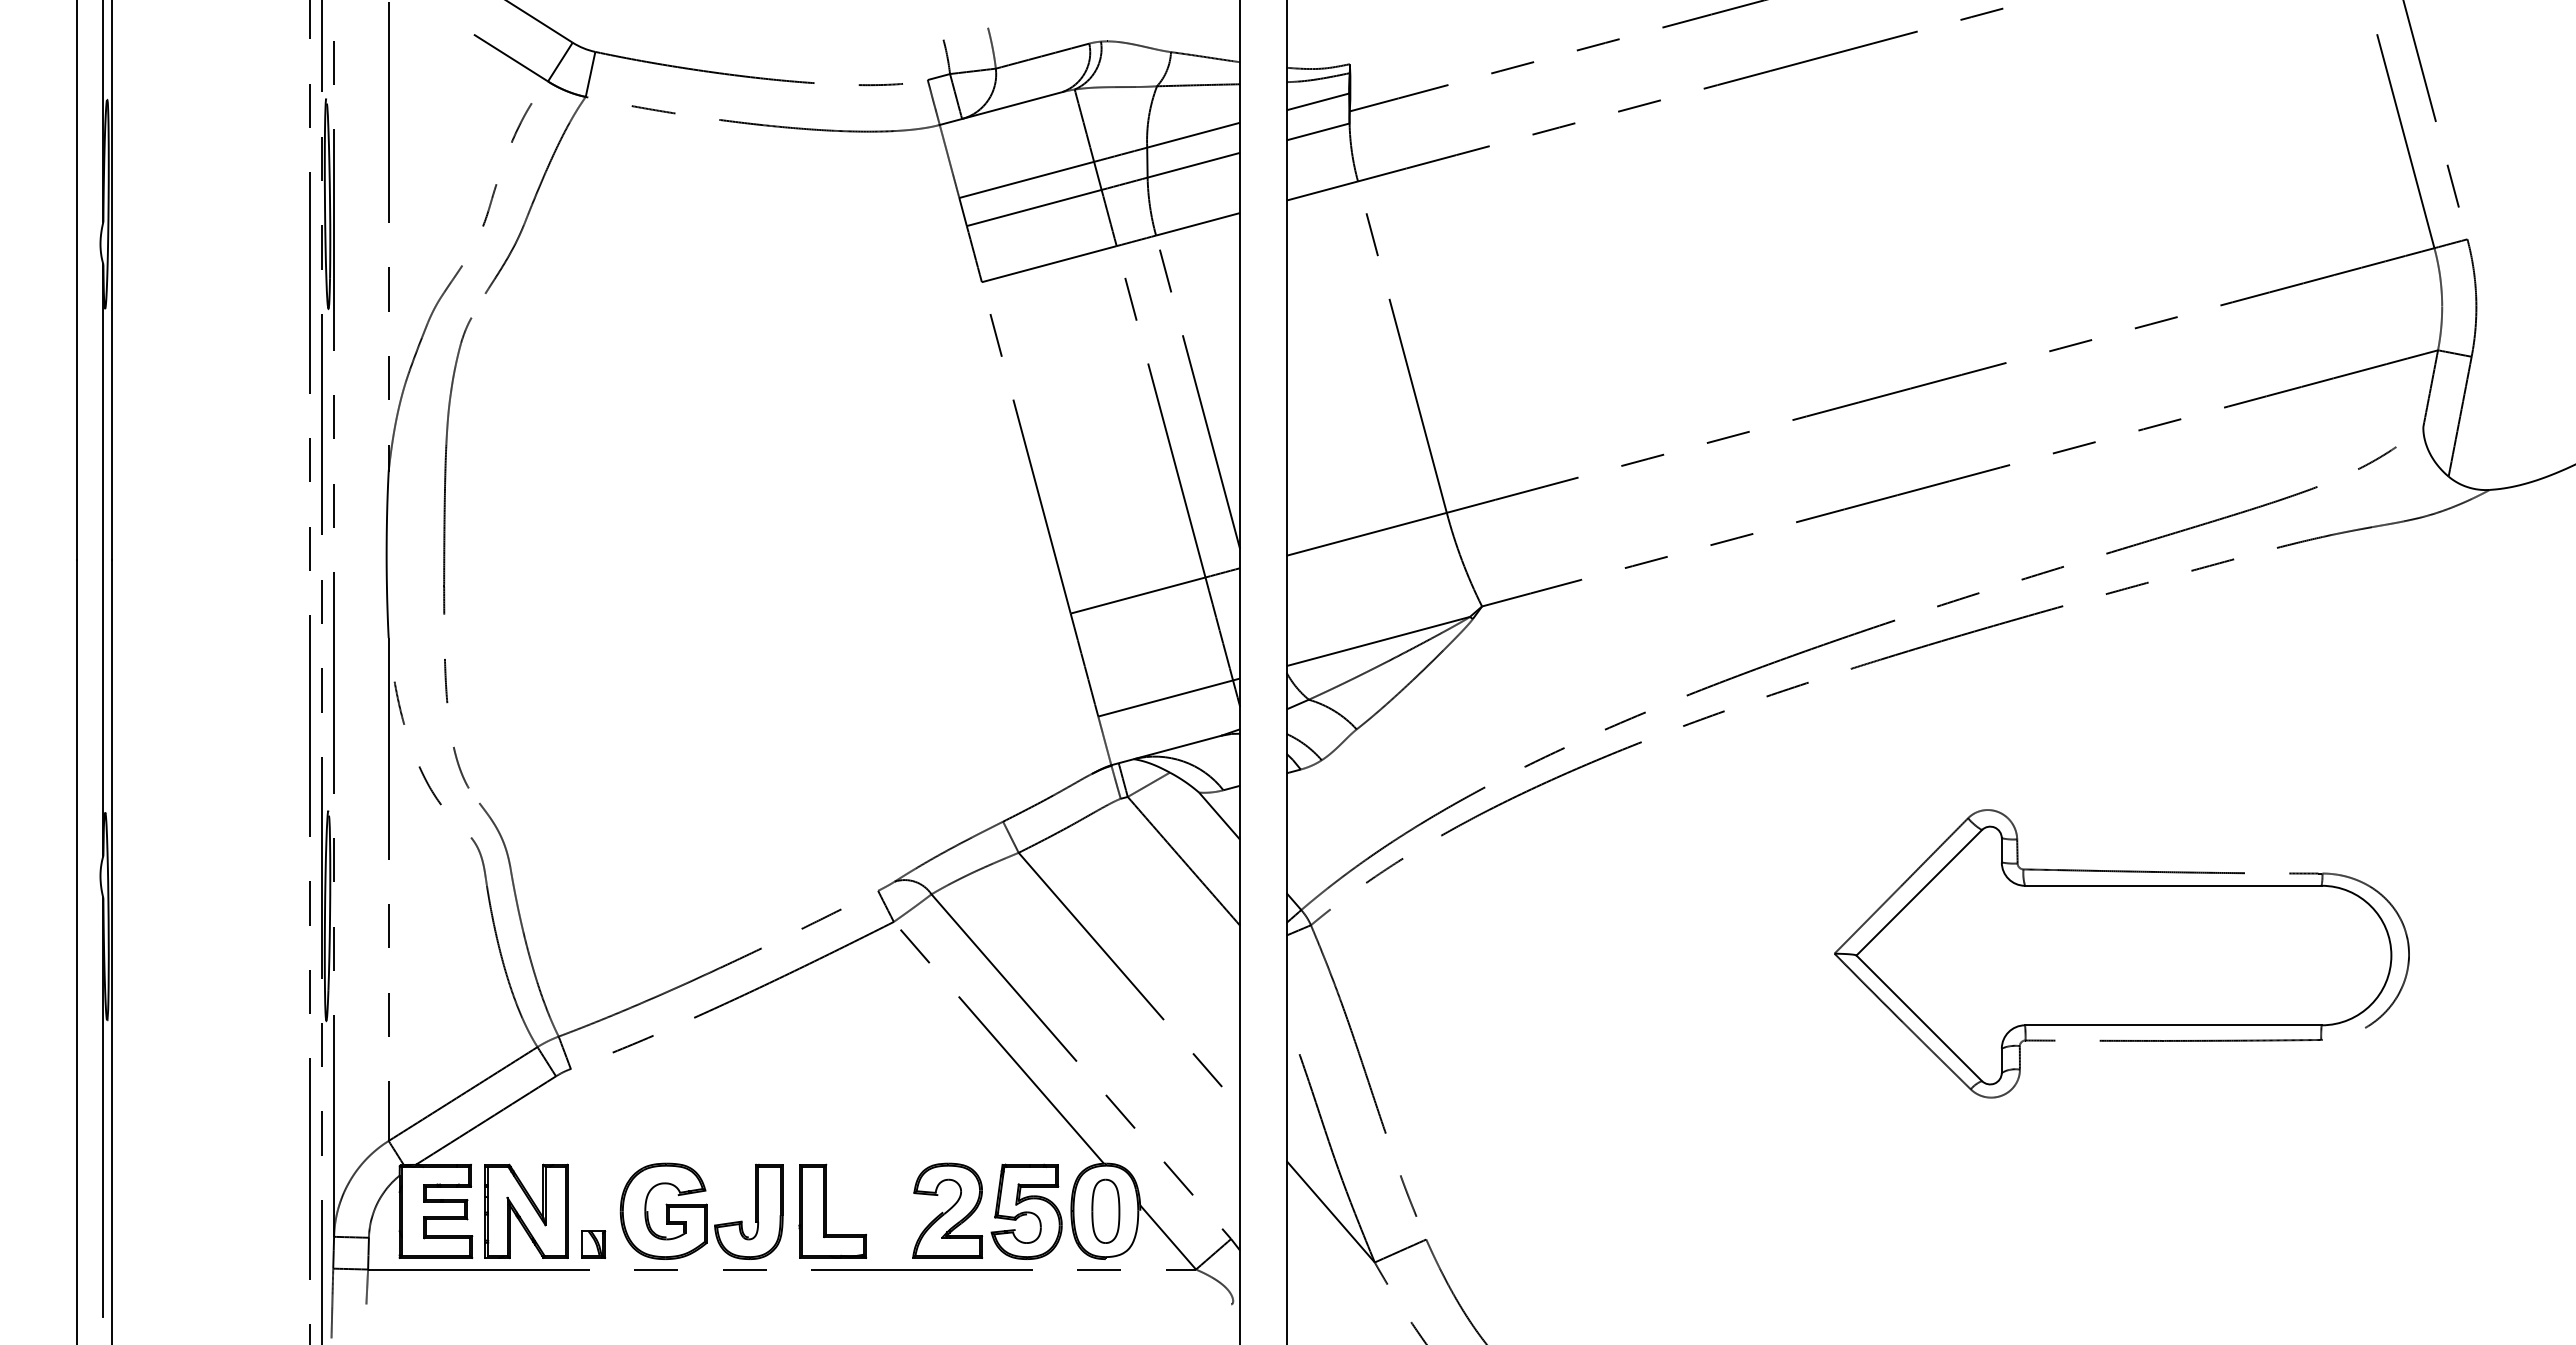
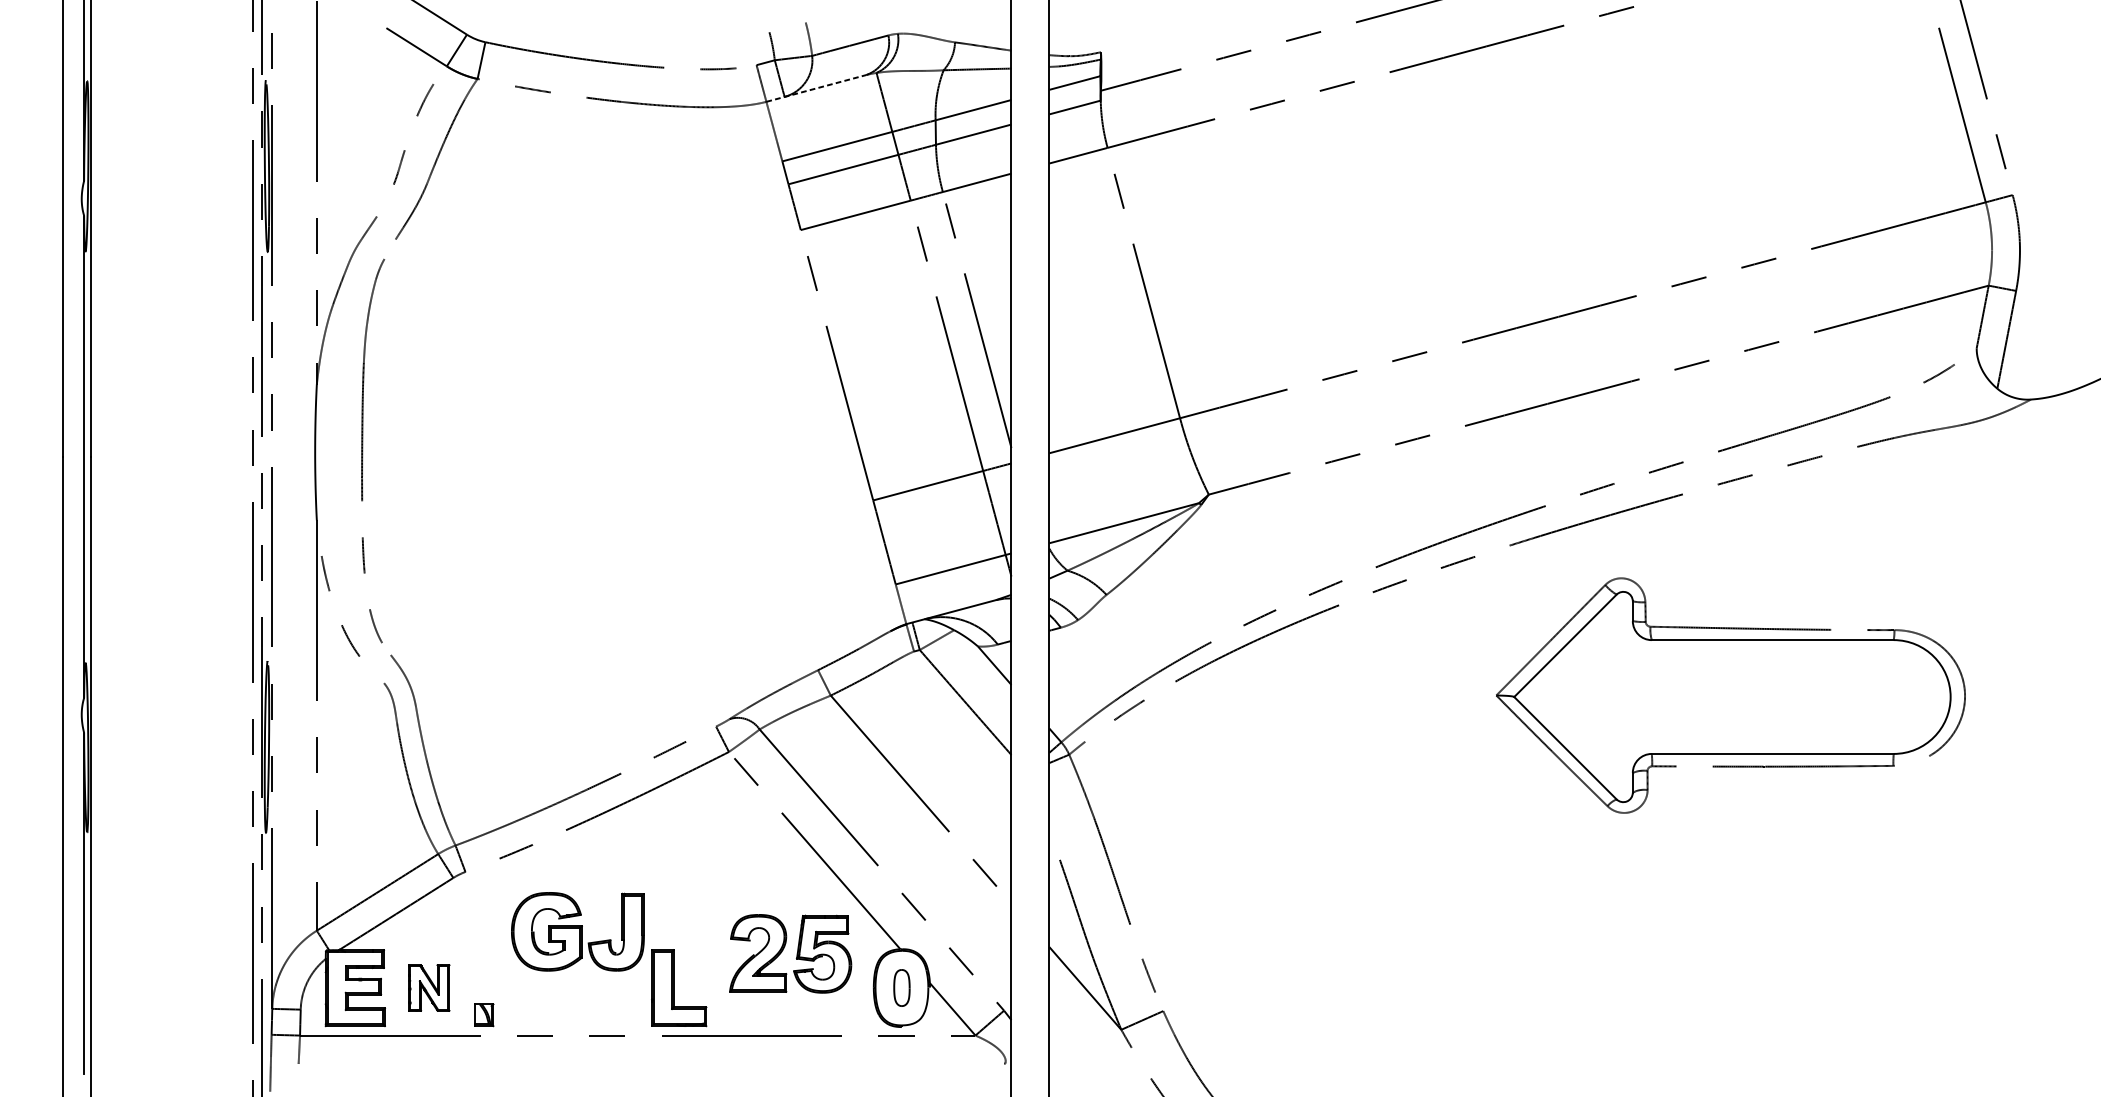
line: (1001, 108) -> (816, 88), solid -> dashed
part: (2121, 953) -> (1730, 695), moved
part: (526, 1210) -> (429, 987), size x0.6
part: (701, 1210) -> (577, 931), moved
part: (995, 1210) -> (797, 953), moved
part: (1105, 1210) -> (901, 987), size x0.7

